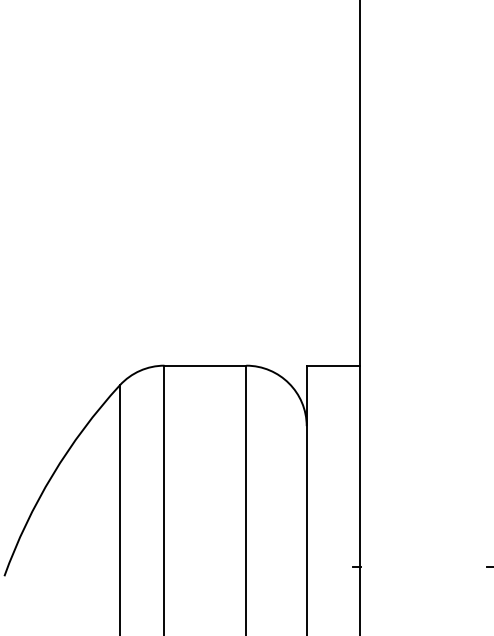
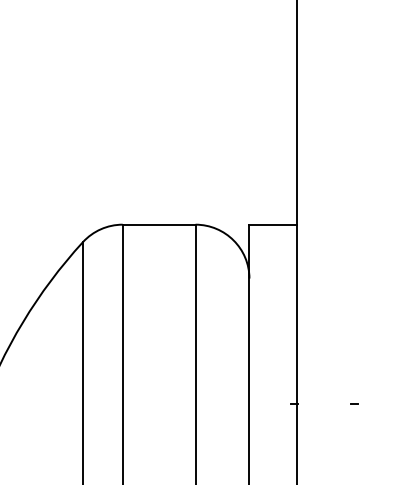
line: (424, 566) -> (354, 403), added

